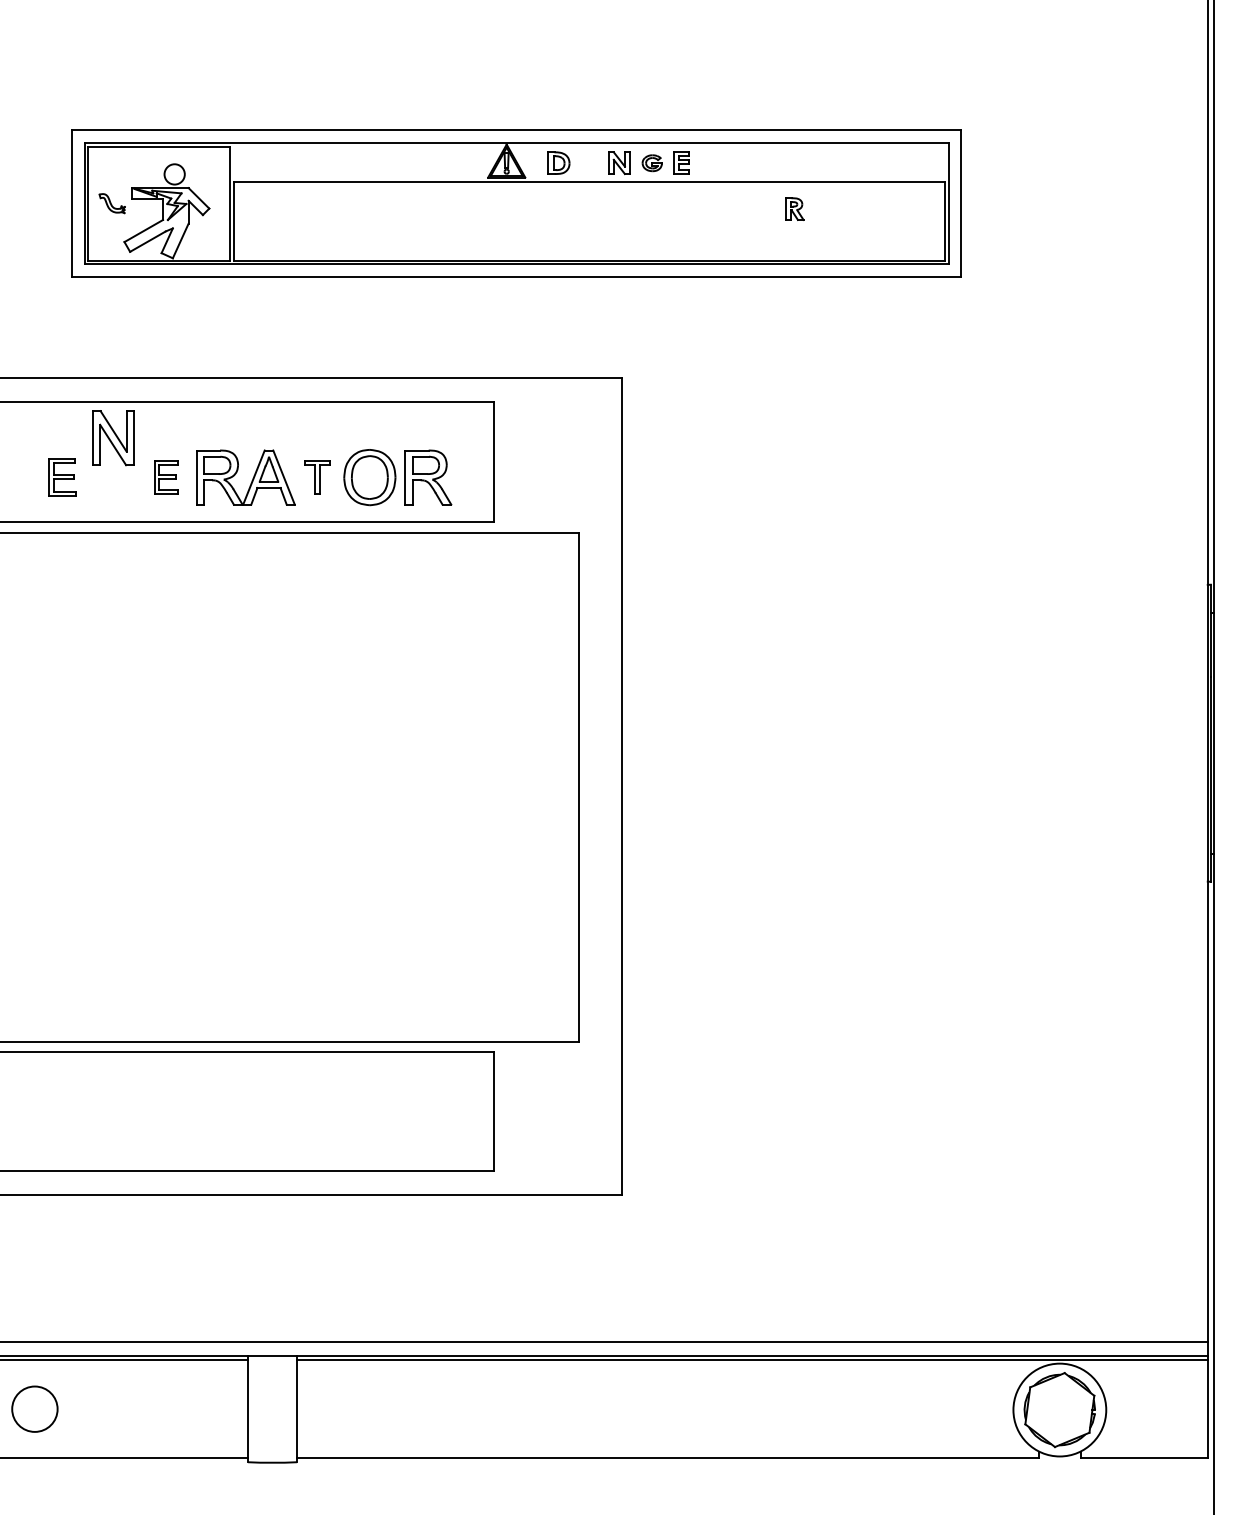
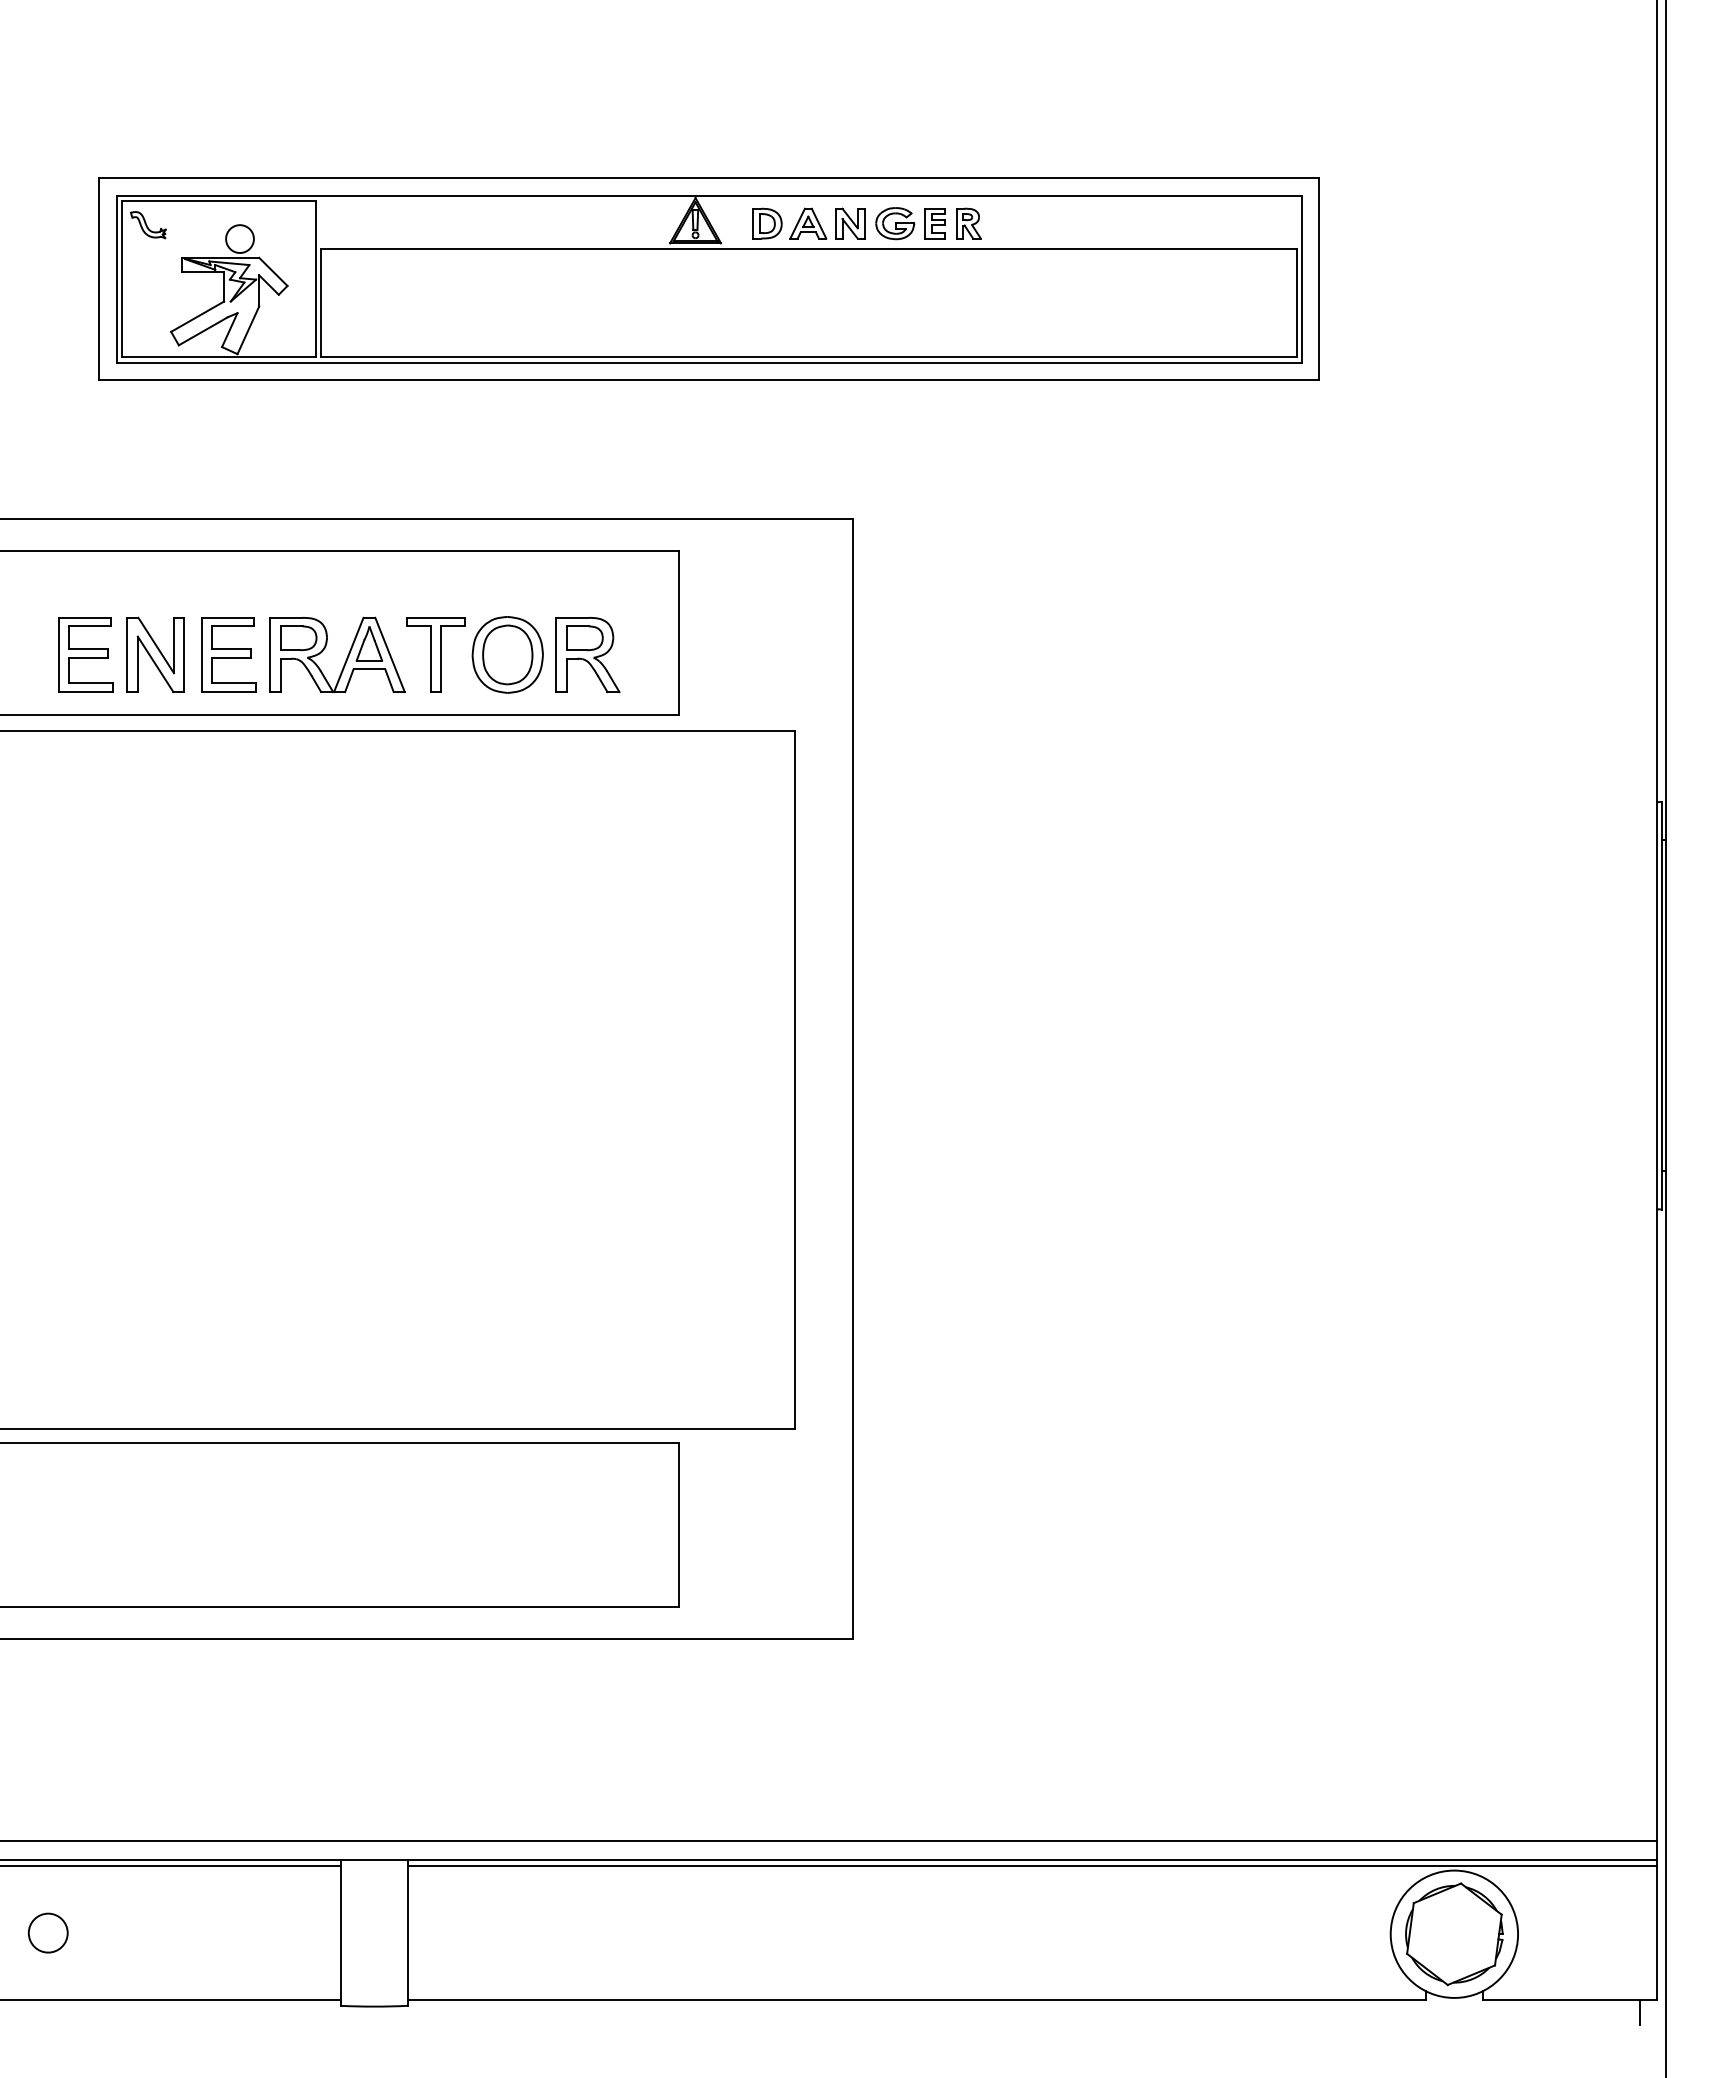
part: (589, 163) -> (808, 223), added
part: (652, 163) -> (895, 223), size x1.43
part: (112, 203) -> (148, 225), moved
part: (794, 209) -> (968, 223), moved
part: (113, 437) -> (155, 654), moved
part: (62, 477) -> (85, 654), size x1.43
part: (166, 477) -> (228, 654), size x1.67
part: (317, 477) -> (435, 654), size x1.67
circle: (34, 1408) -> (47, 1932), size x0.62
line: (1195, 1467) -> (1640, 2012), added

